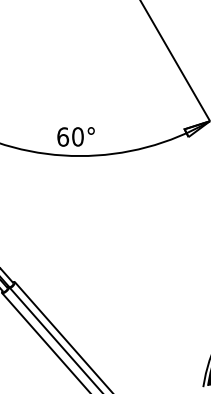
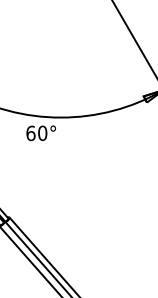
text: (75, 136) -> (40, 132), moved

